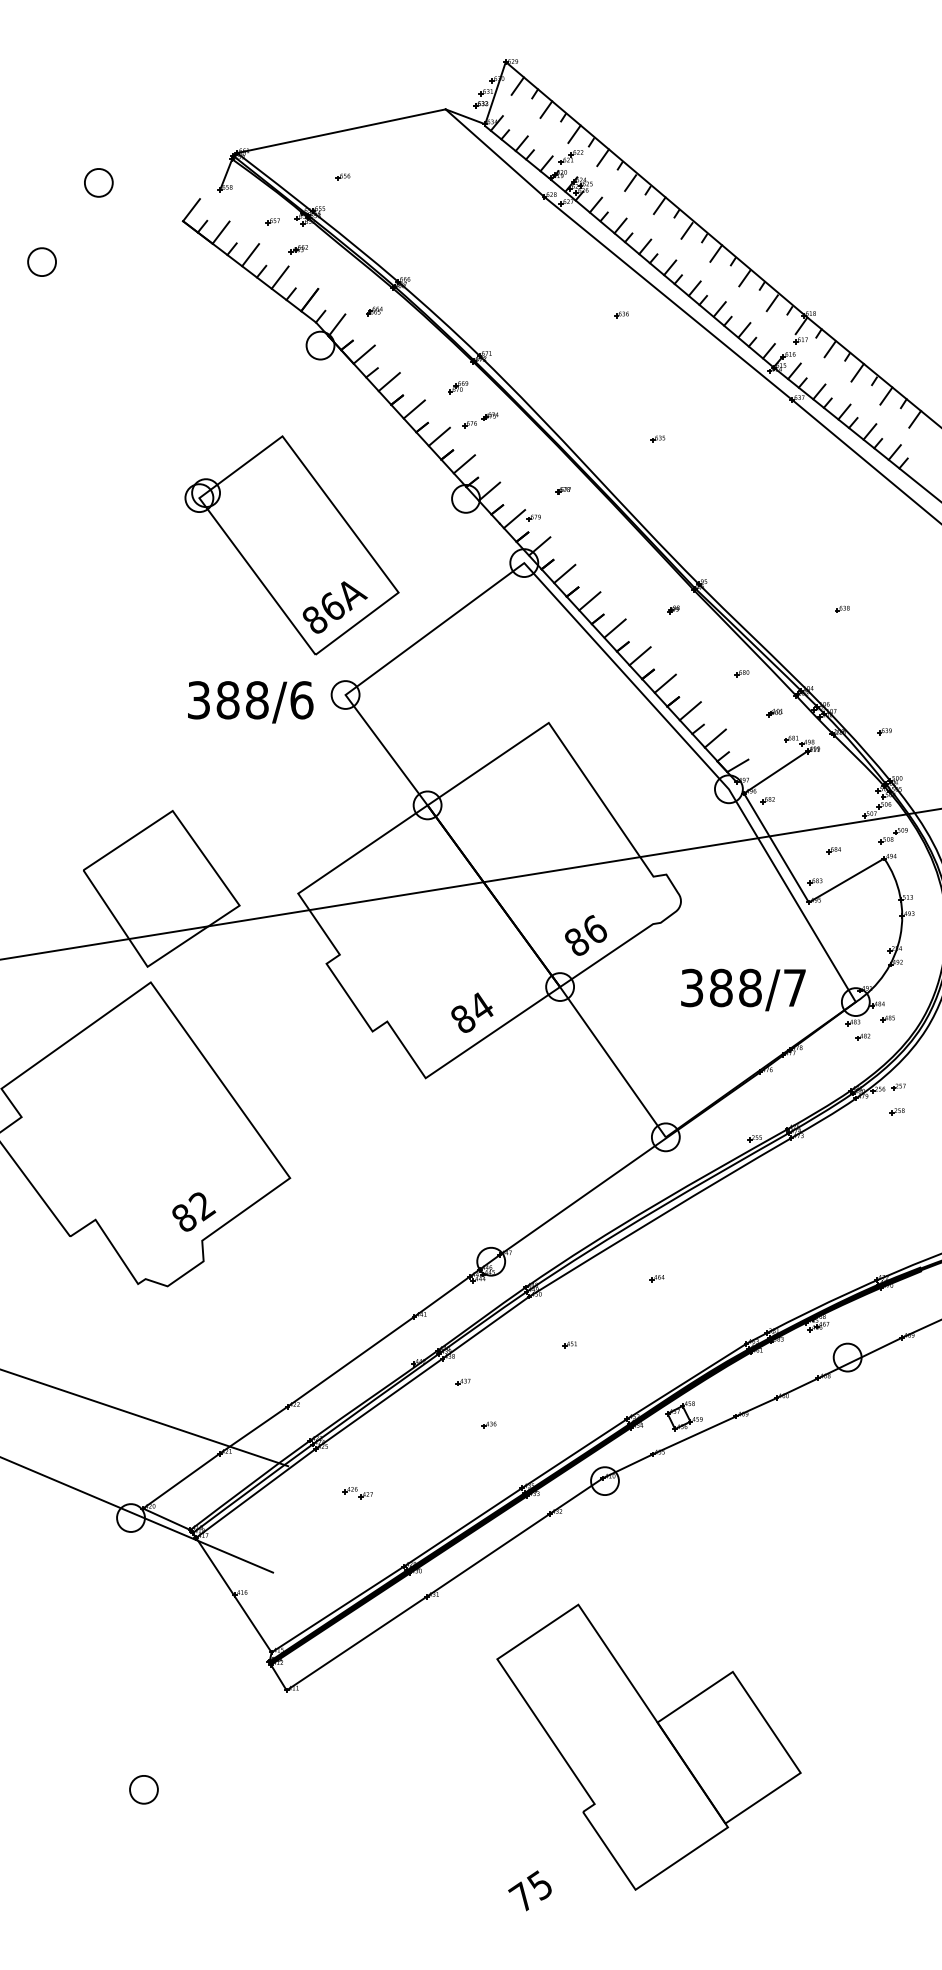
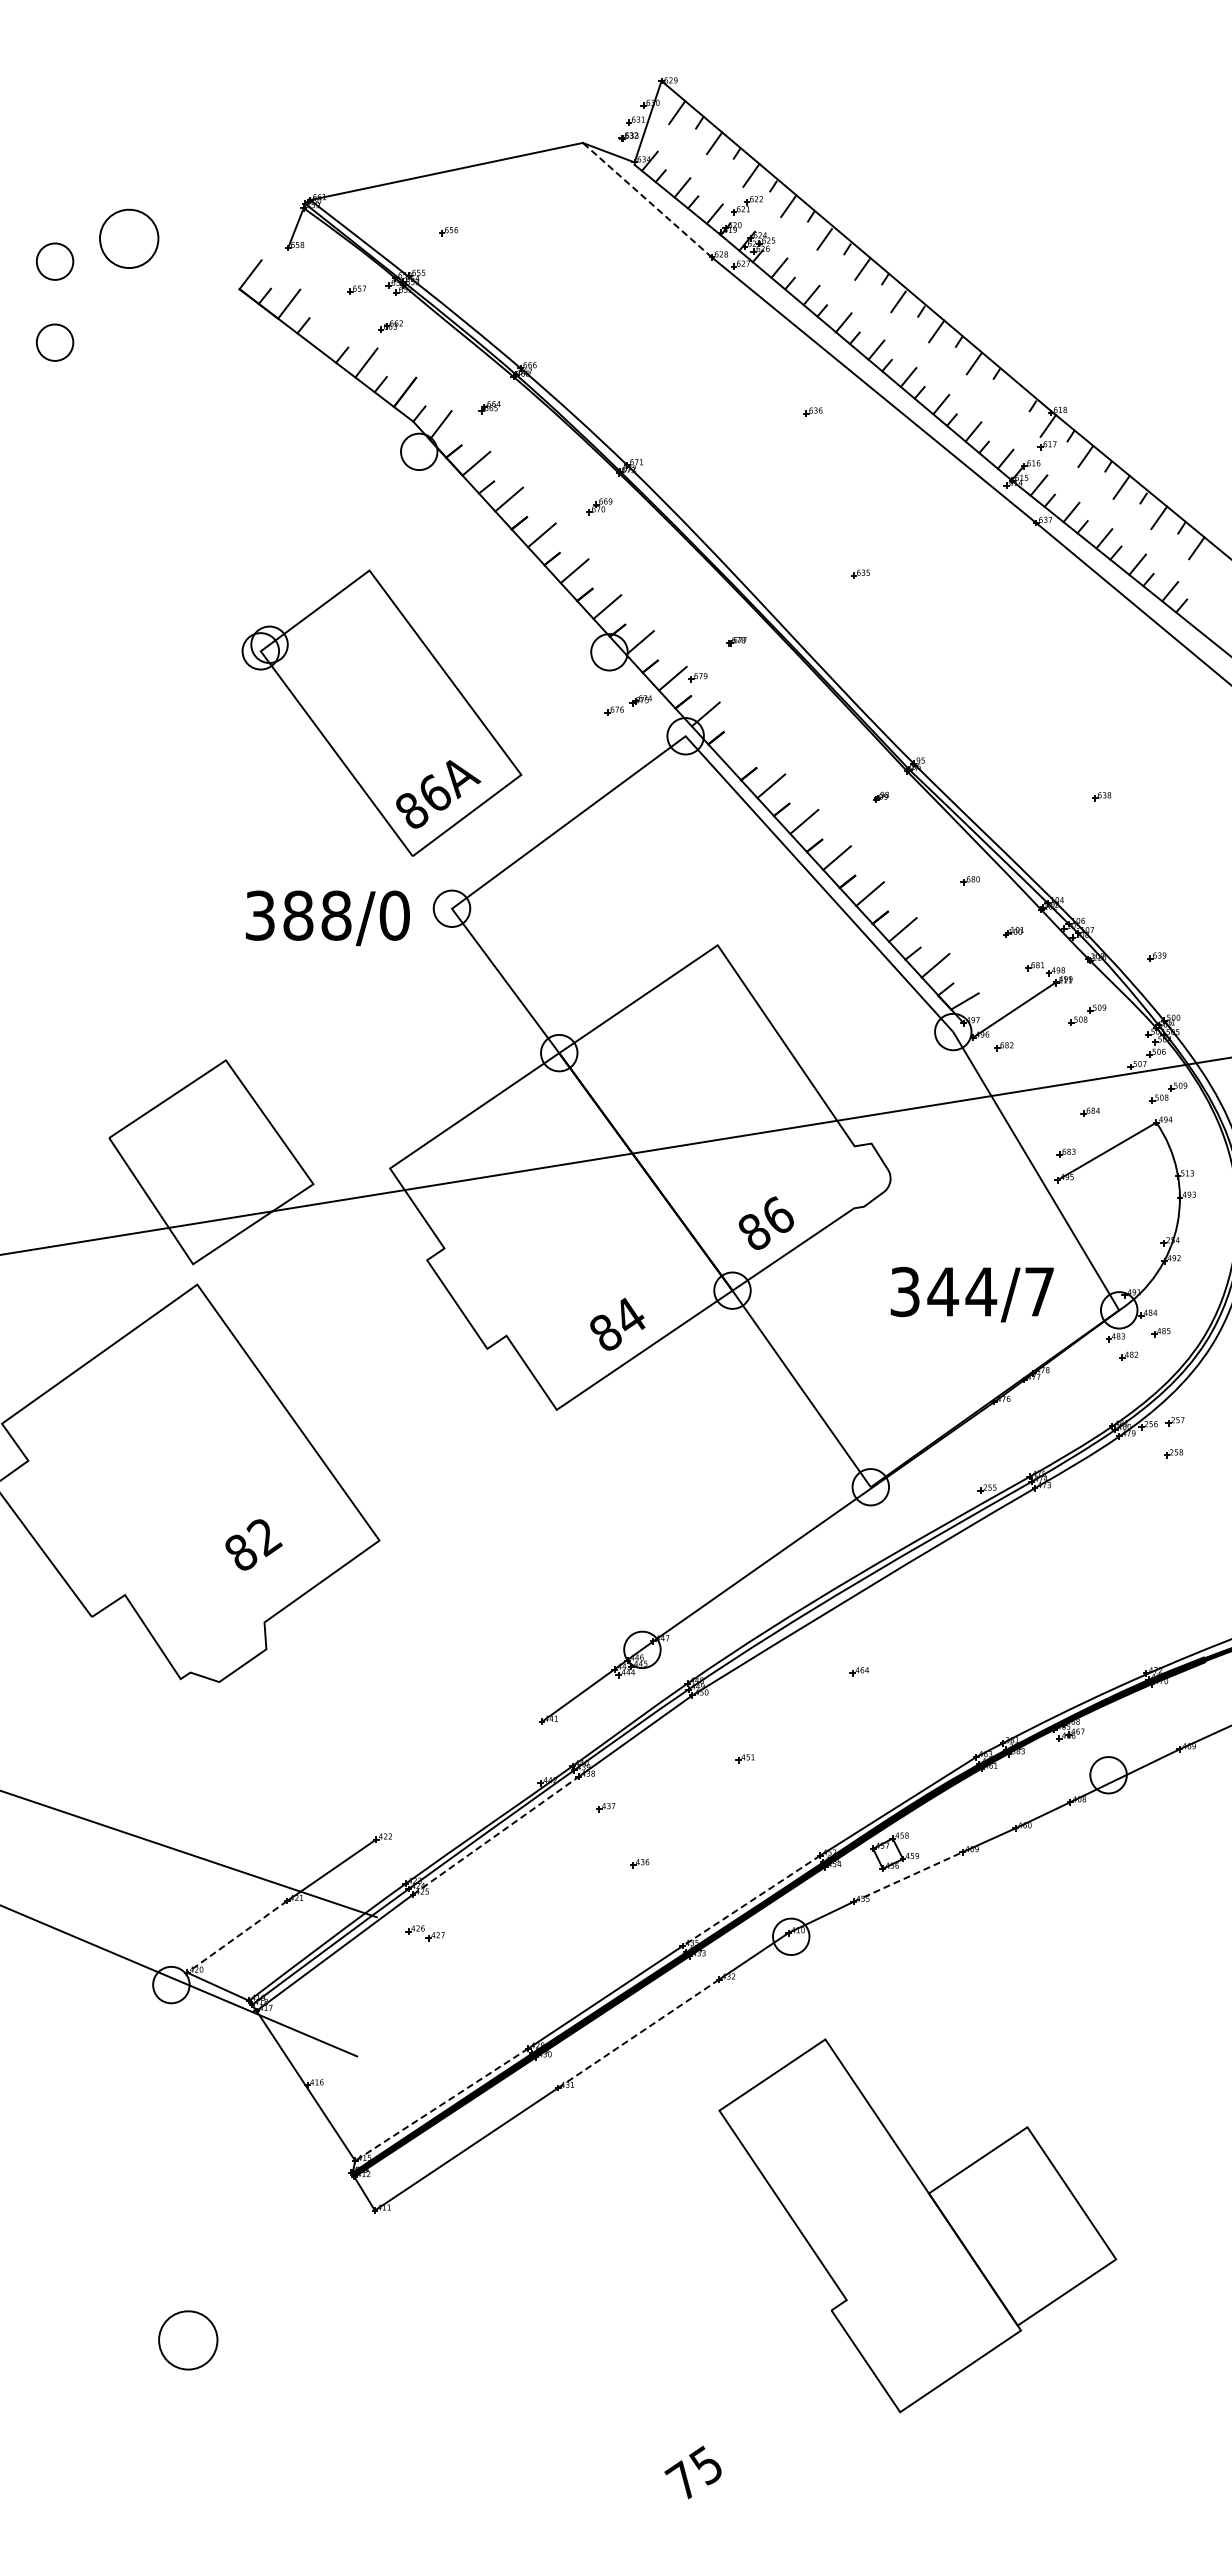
line: (495, 152) -> (647, 199), solid -> dashed
part: (98, 183) -> (129, 239), size x1.6
part: (42, 200) -> (55, 261), added
line: (250, 255) -> (327, 333), removed
line: (771, 303) -> (1009, 396), removed
part: (479, 420) -> (627, 705), moved
line: (564, 573) -> (738, 750), removed
text: (301, 700) -> (394, 915), 388/6 -> 388/0
part: (831, 775) -> (1087, 1014), added
line: (776, 847) -> (1015, 1108), removed
text: (735, 987) -> (962, 1291), 388/7 -> 344/7
text: (193, 1211) -> (253, 1544), moved
line: (351, 1361) -> (459, 1780), removed
line: (378, 1403) -> (495, 1835), solid -> dashed
line: (694, 1435) -> (908, 1877), solid -> dashed
line: (574, 1454) -> (751, 1901), solid -> dashed
line: (181, 1480) -> (237, 1936), solid -> dashed
part: (357, 1493) -> (424, 1933), moved
line: (488, 1555) -> (639, 2033), solid -> dashed
line: (337, 1609) -> (441, 2104), solid -> dashed
part: (648, 1747) -> (917, 2225), moved
part: (144, 1789) -> (188, 2340), size x1.6

